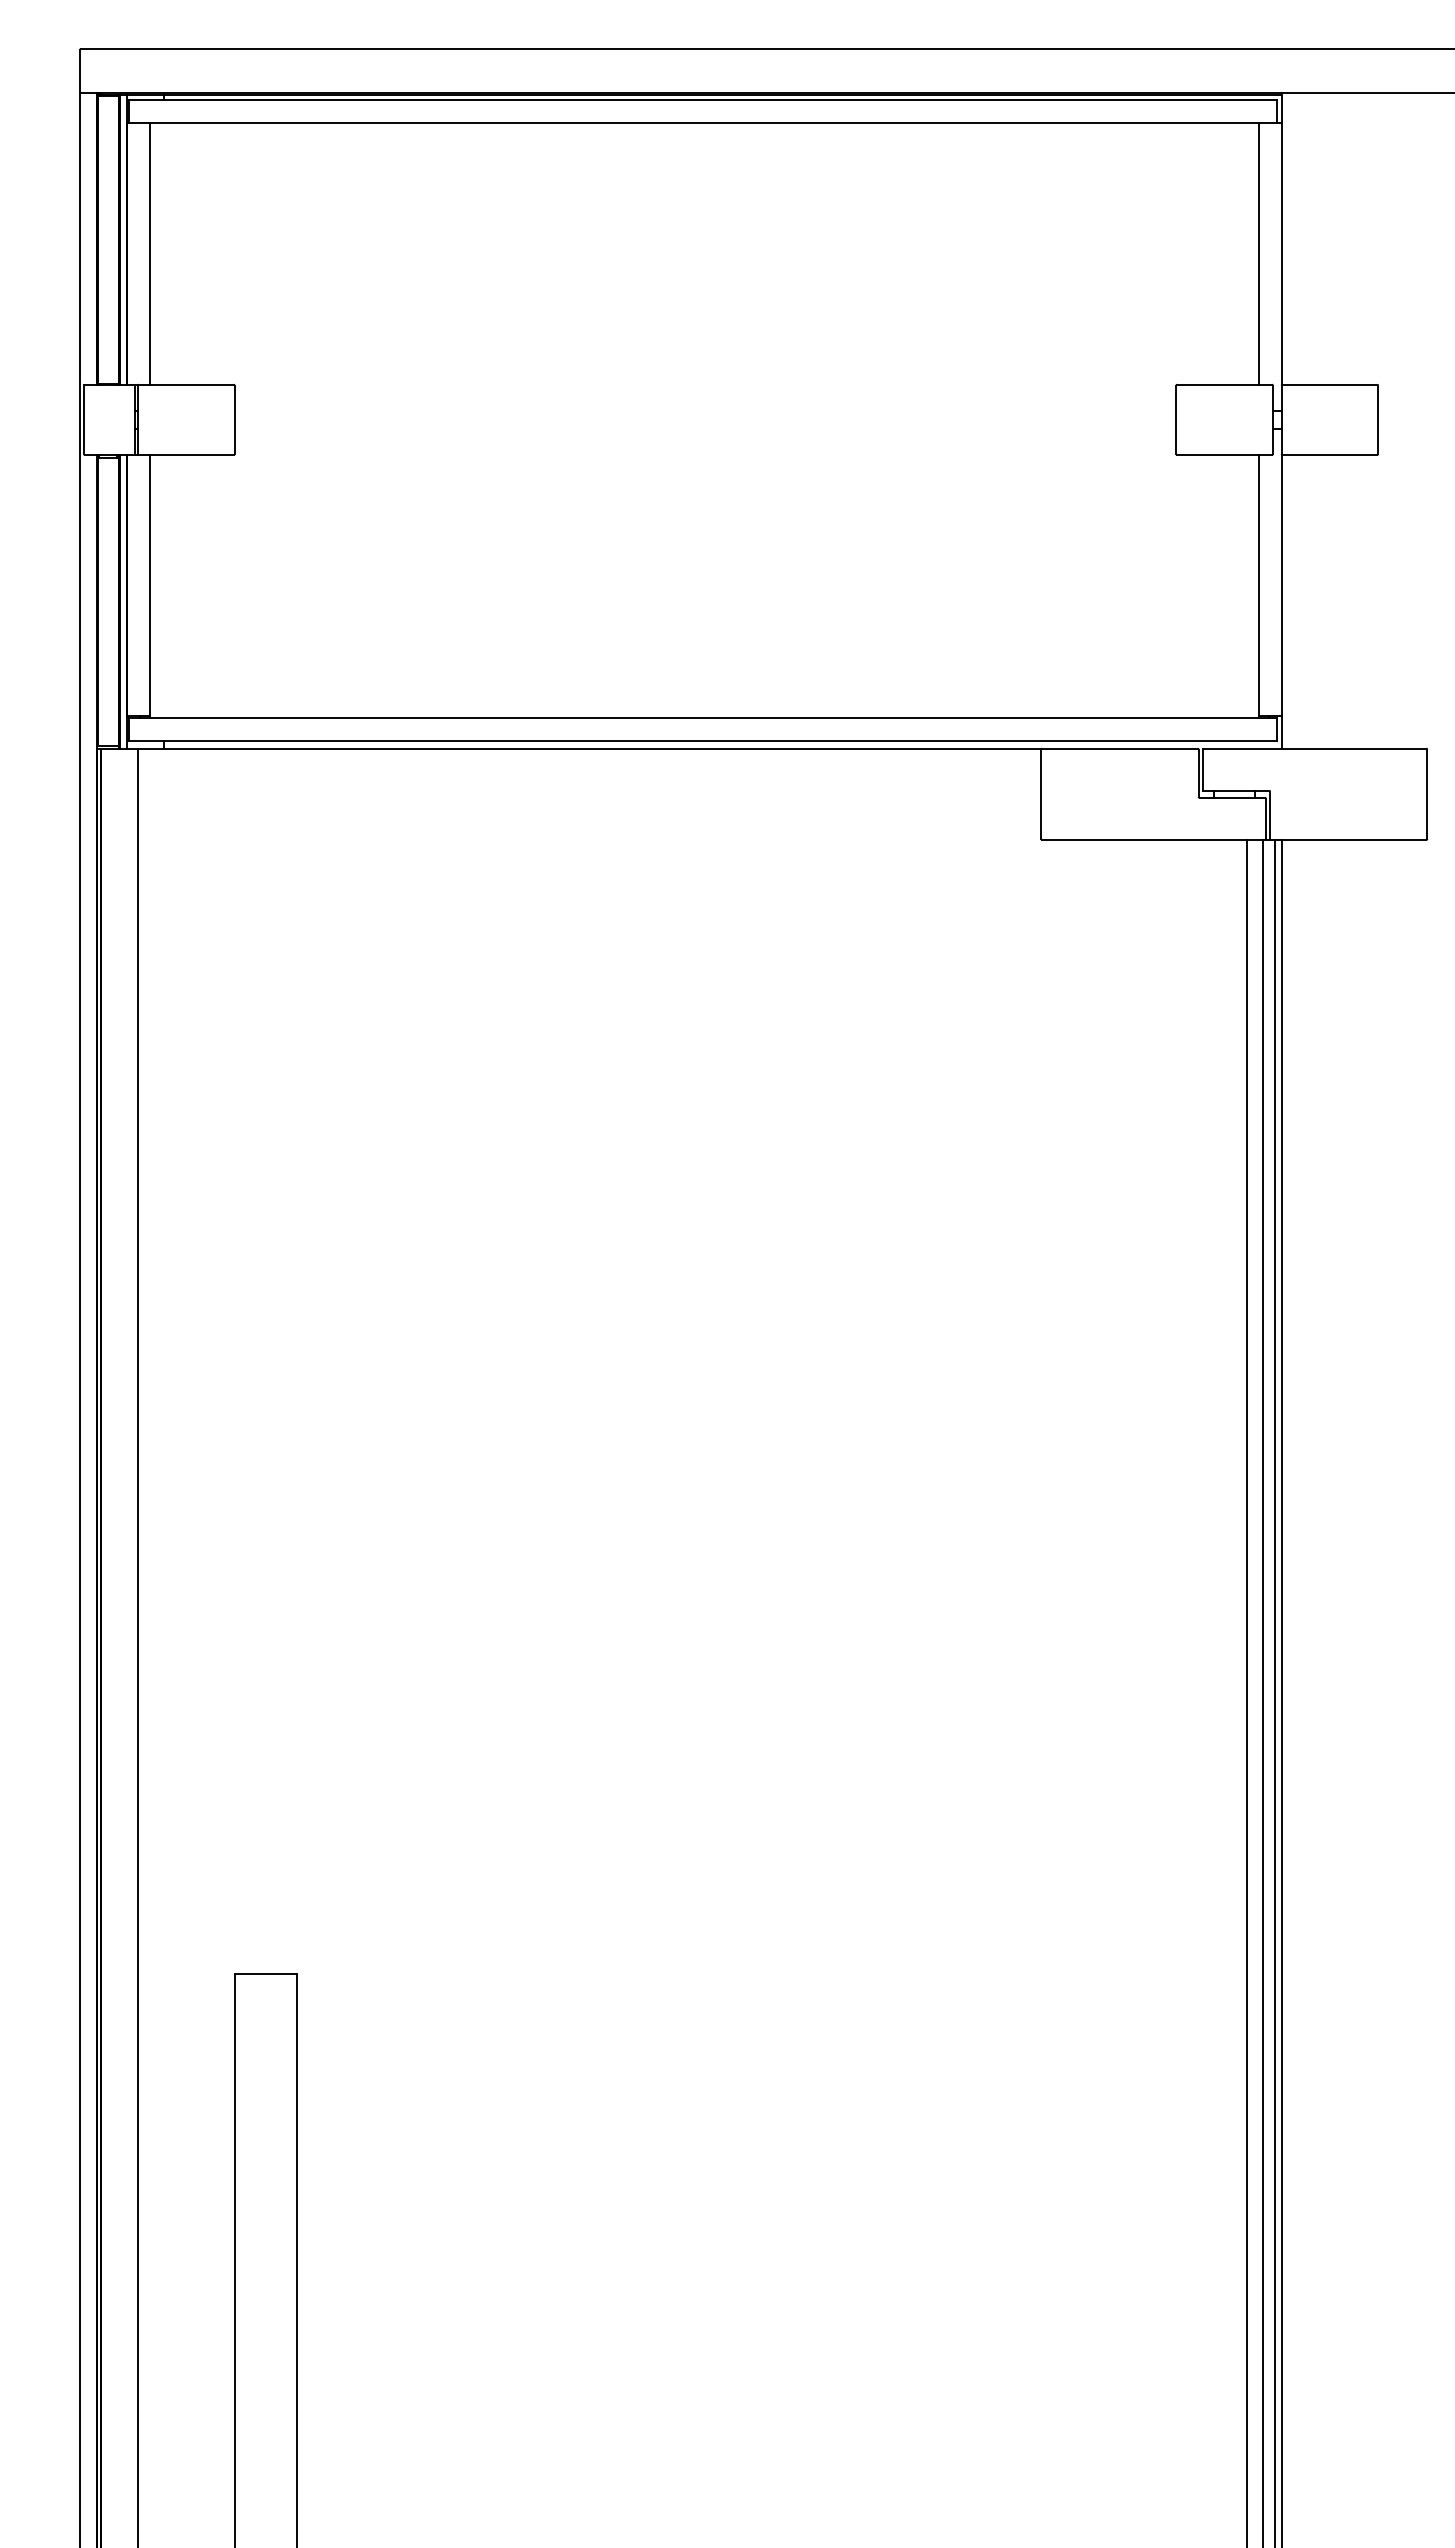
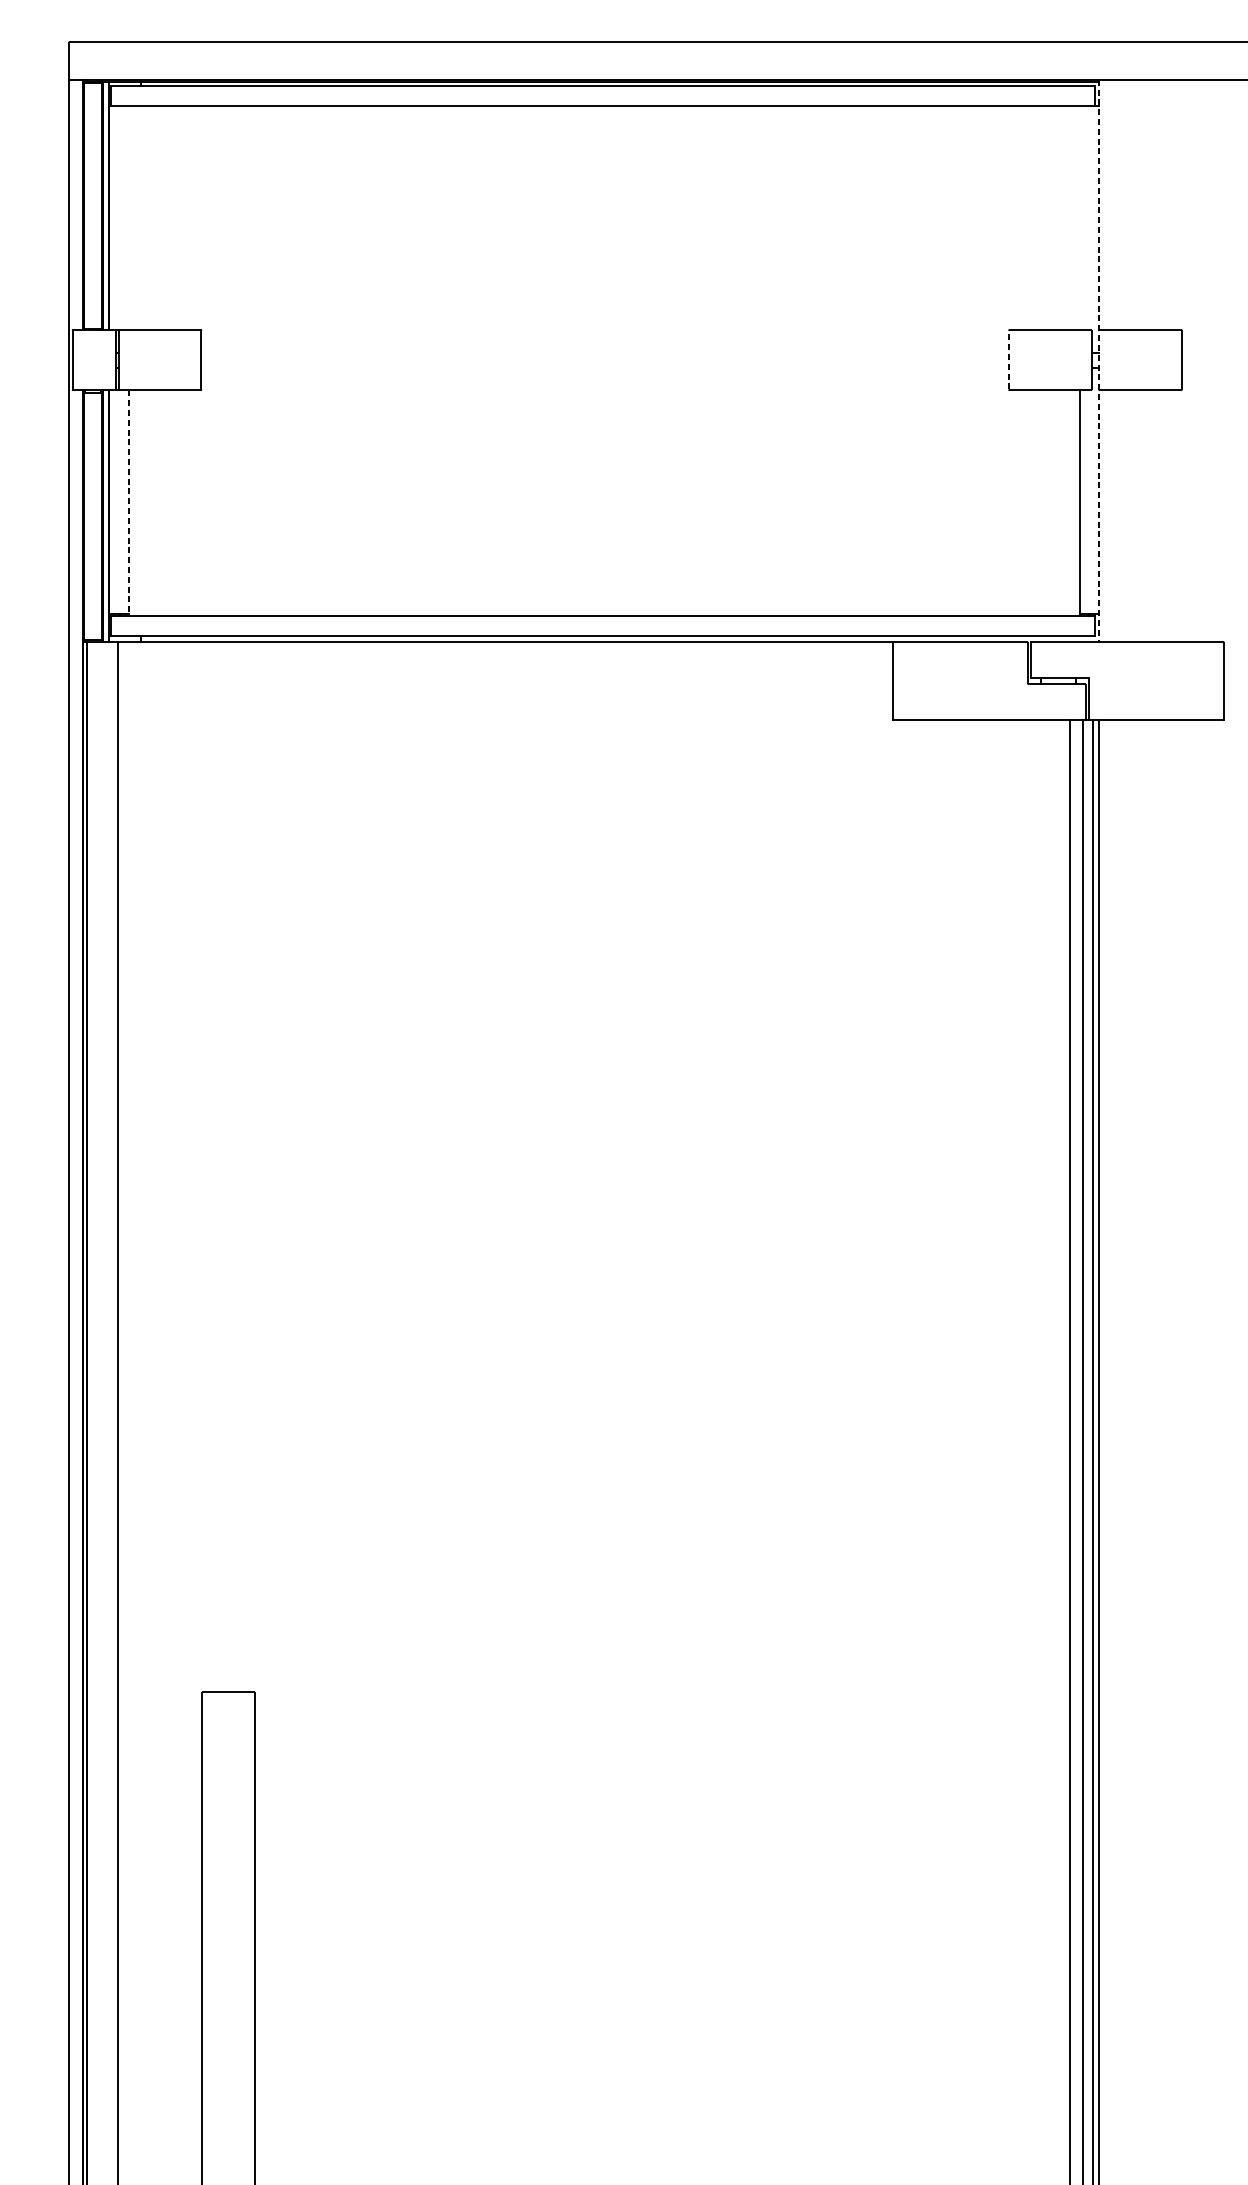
line: (150, 253) -> (129, 217), removed
line: (1258, 253) -> (1079, 217), removed
line: (1176, 419) -> (1008, 359), solid -> dashed
line: (1281, 420) -> (1098, 360), solid -> dashed
line: (150, 585) -> (129, 502), solid -> dashed

